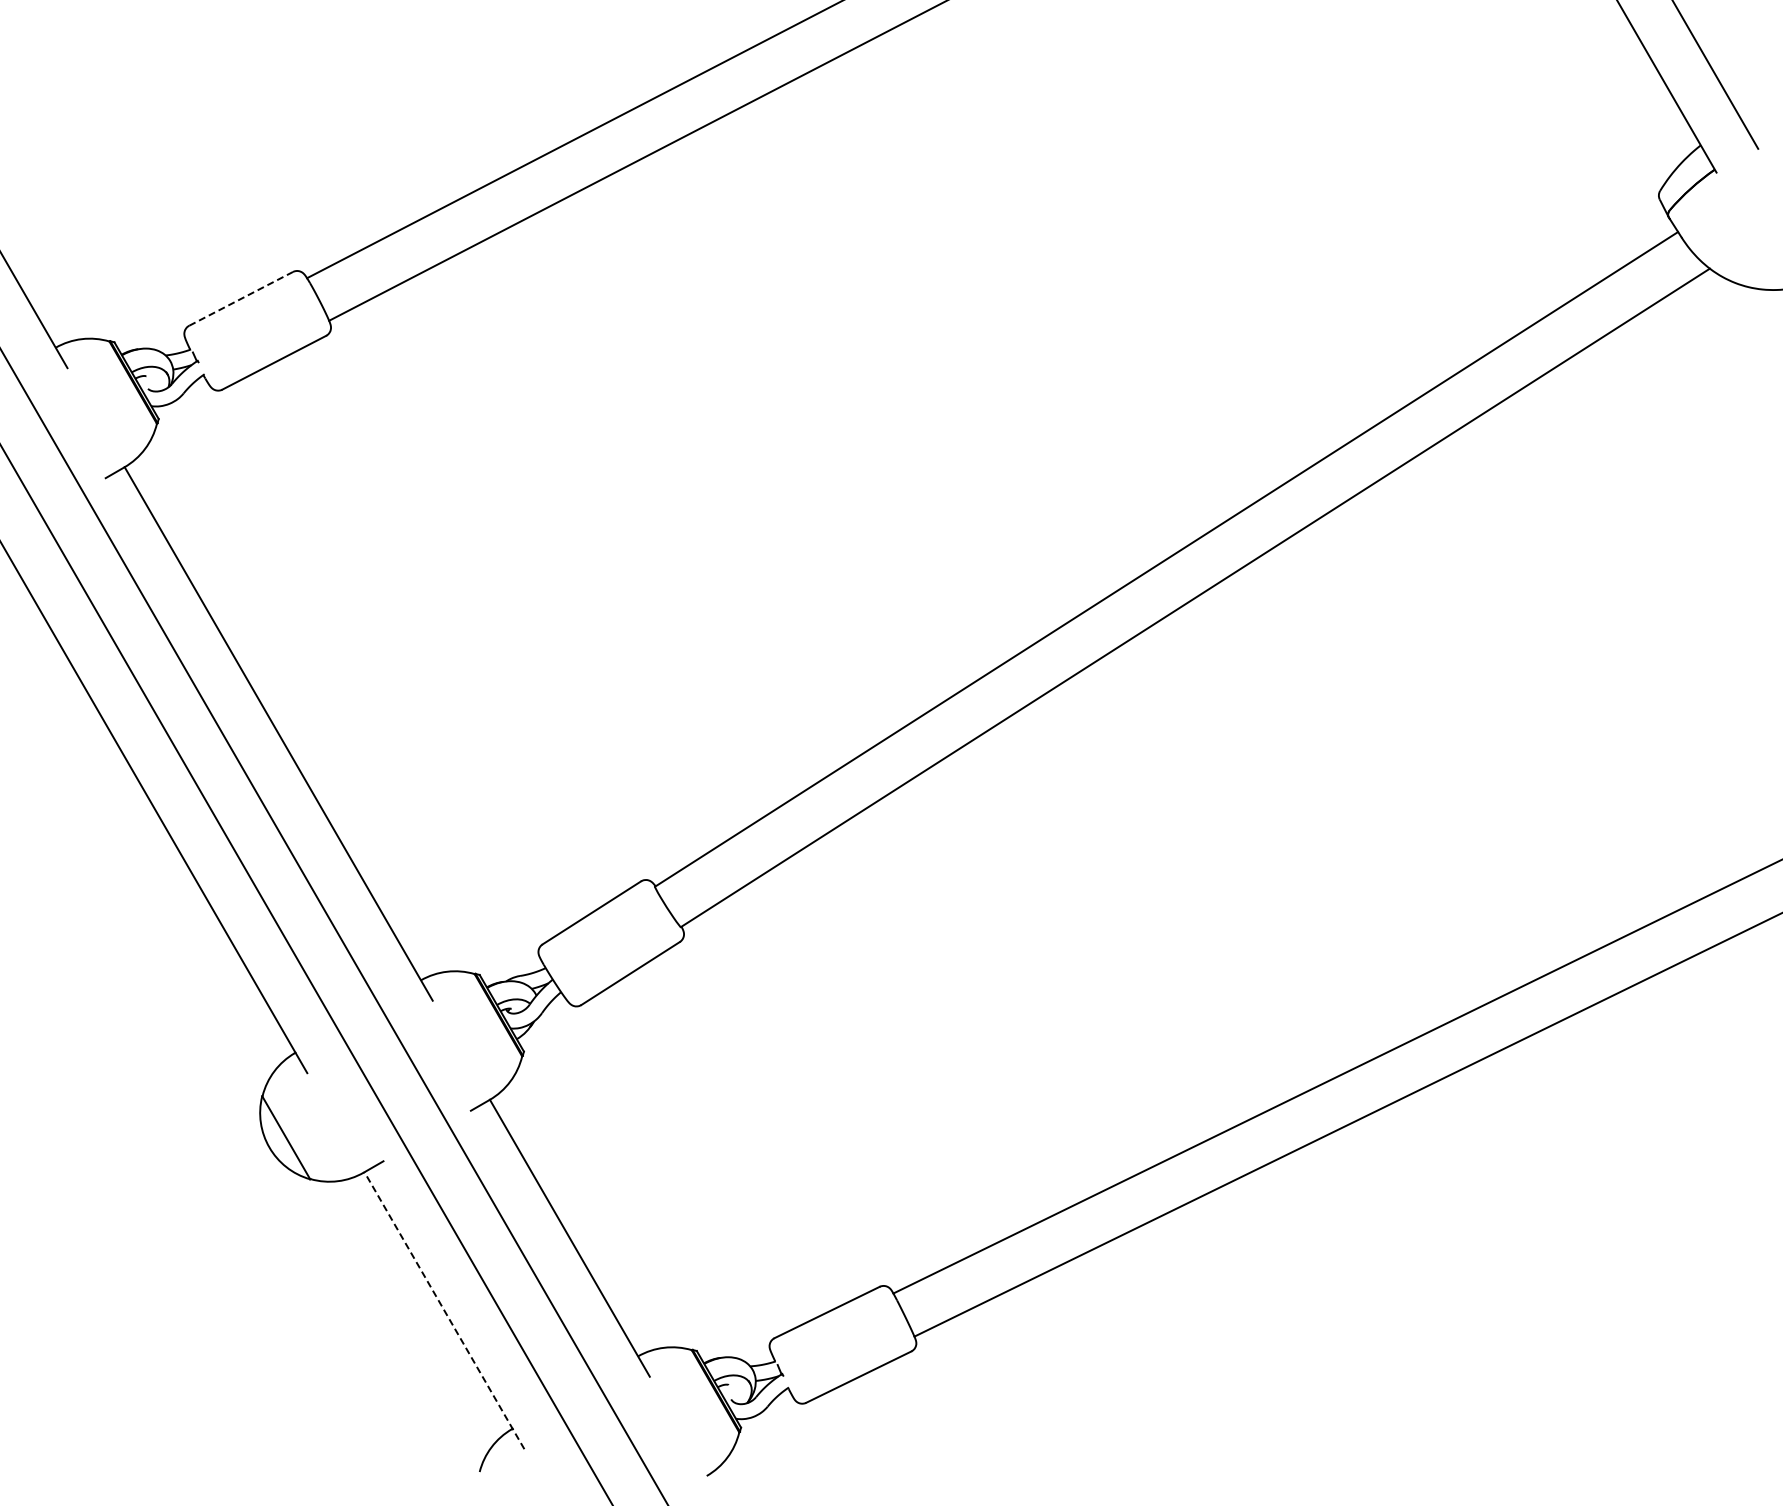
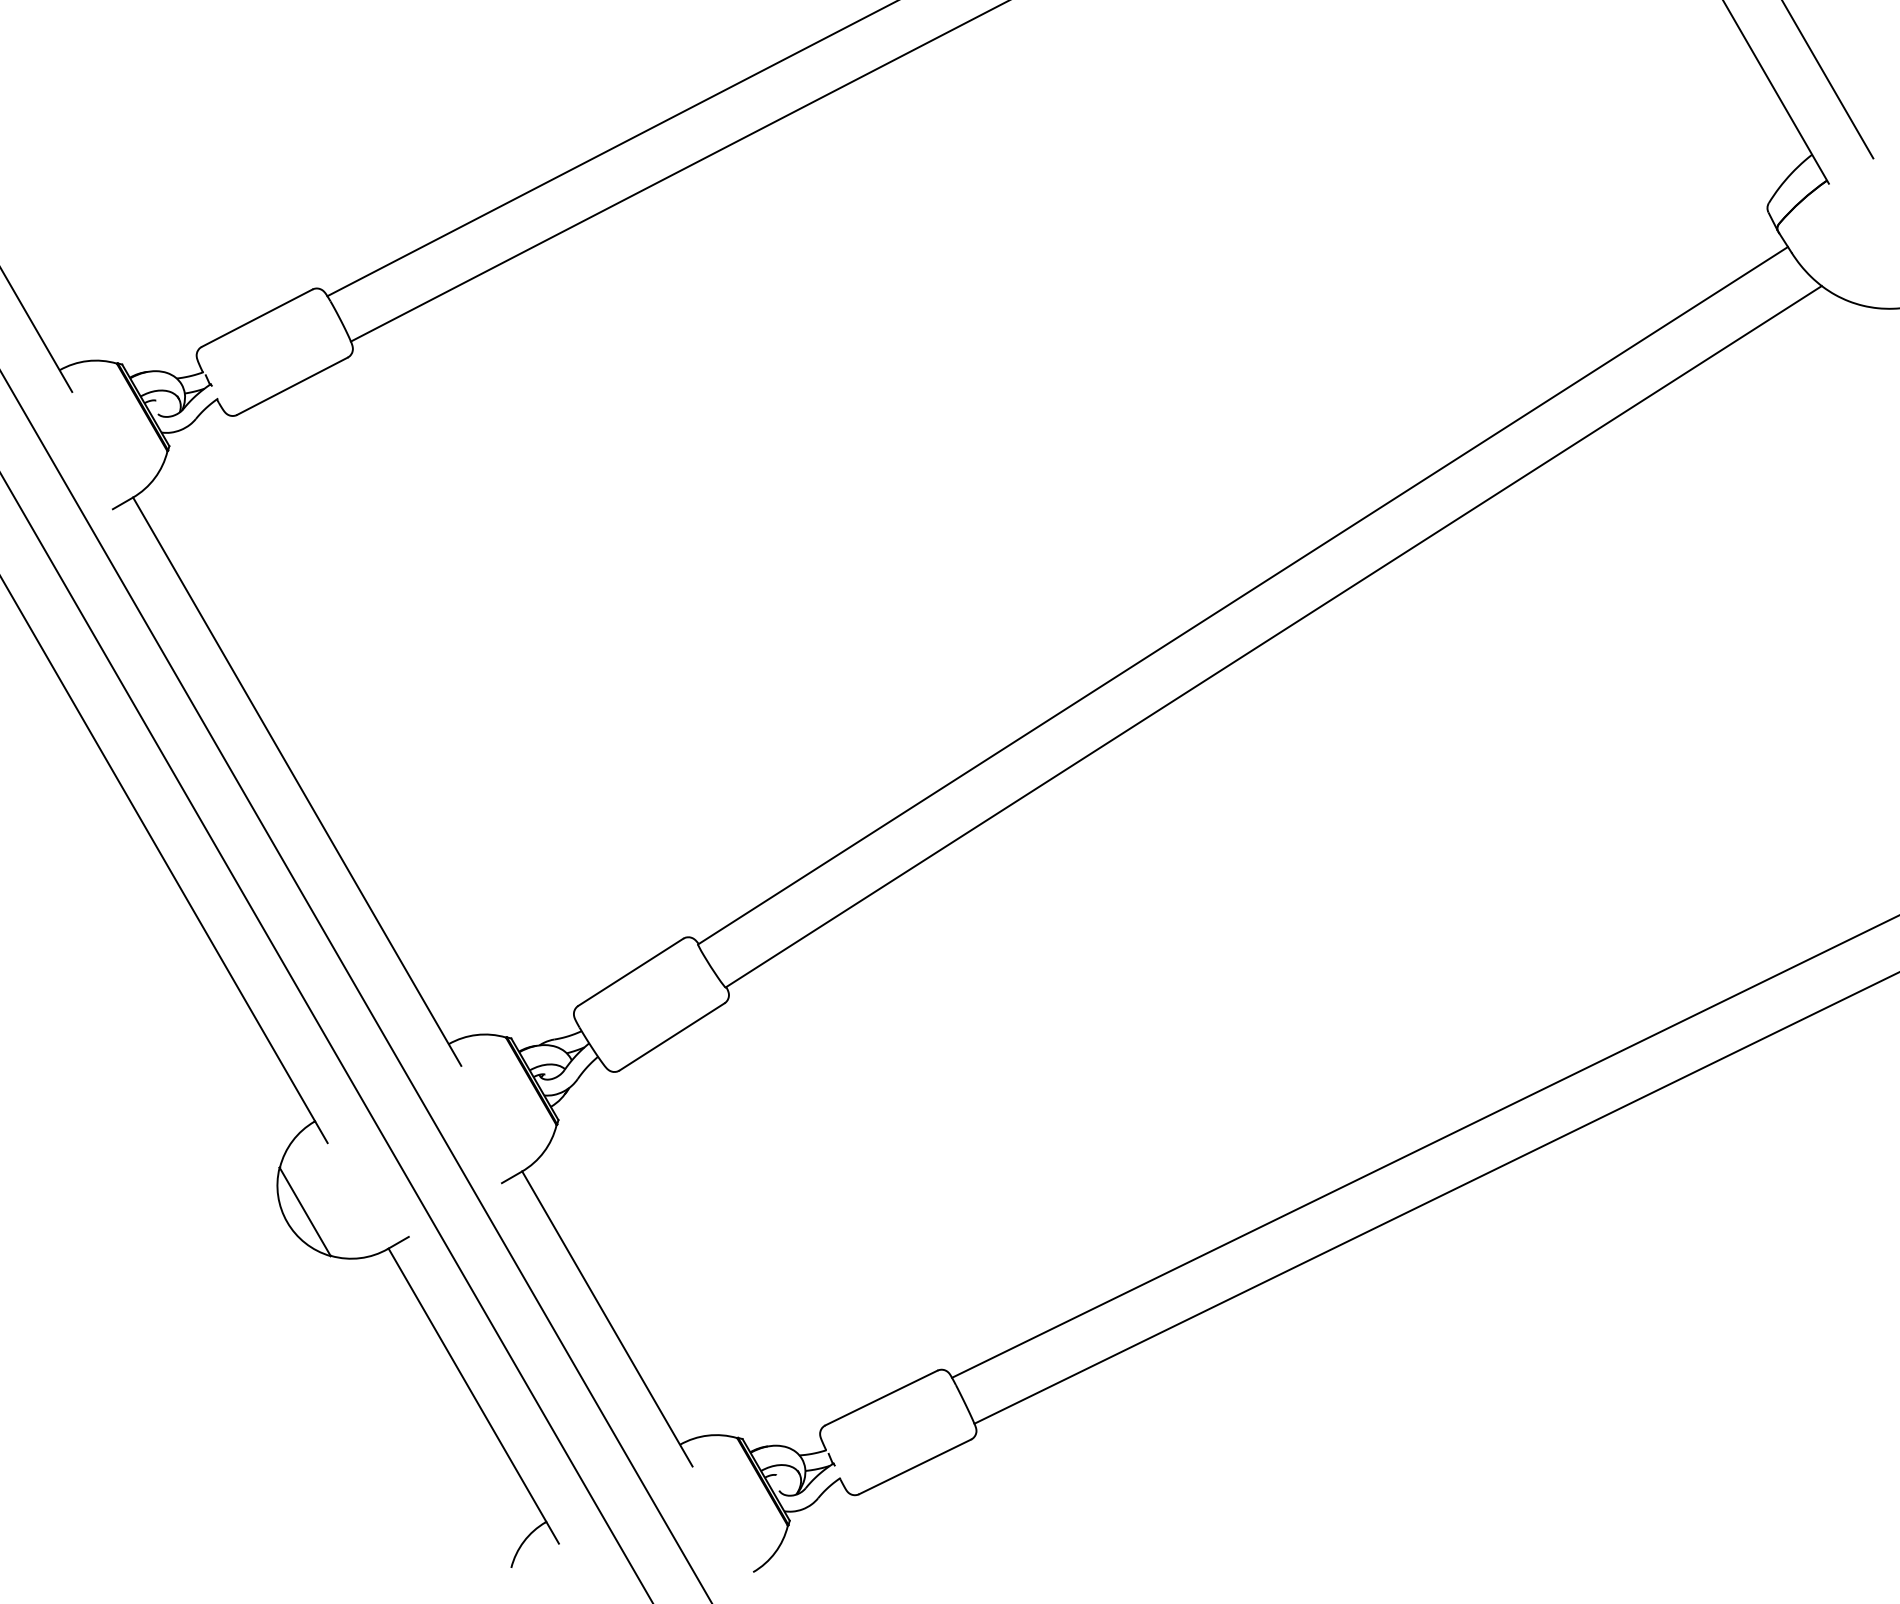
line: (241, 298) -> (257, 317), dashed -> solid
line: (444, 1310) -> (473, 1395), dashed -> solid

